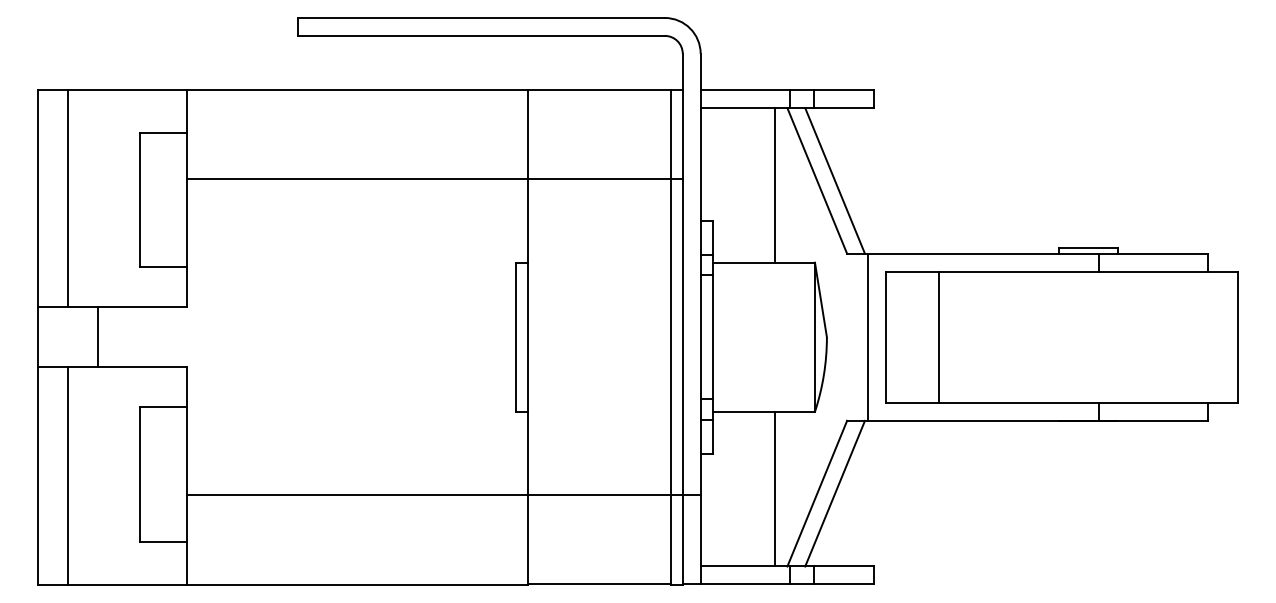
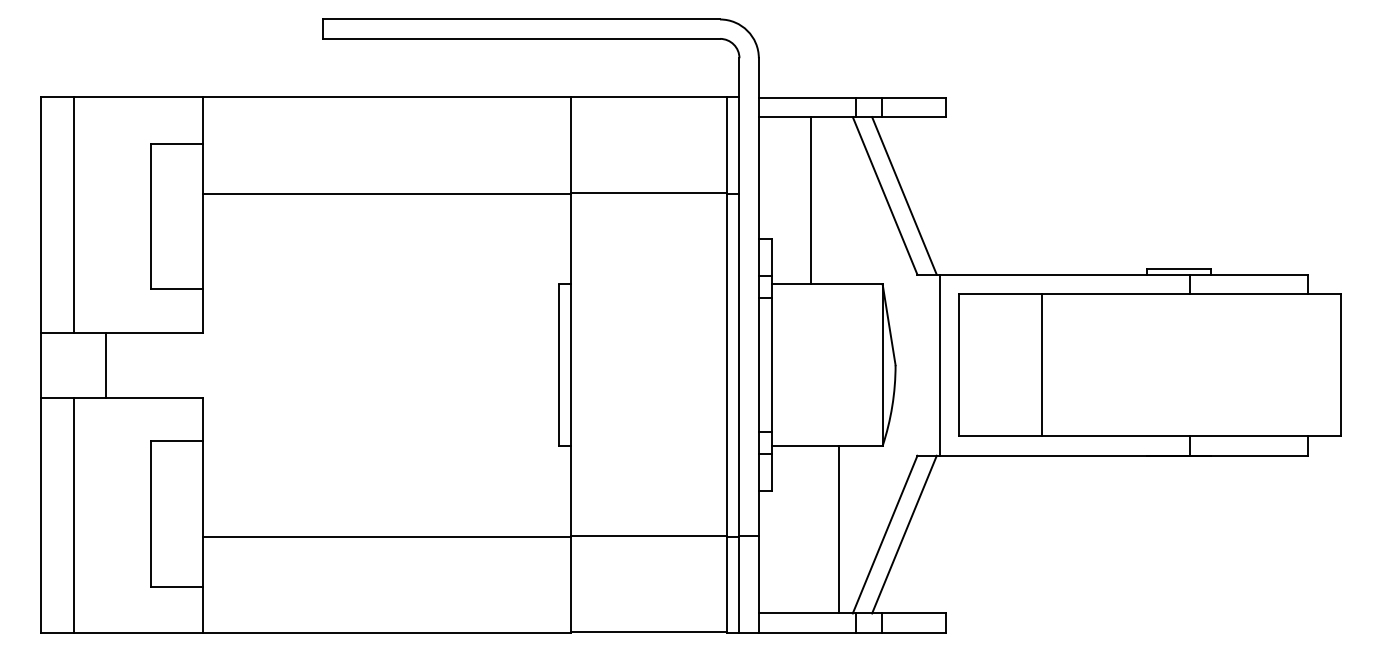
line: (774, 185) -> (810, 200), moved
line: (939, 337) -> (1042, 365), moved

